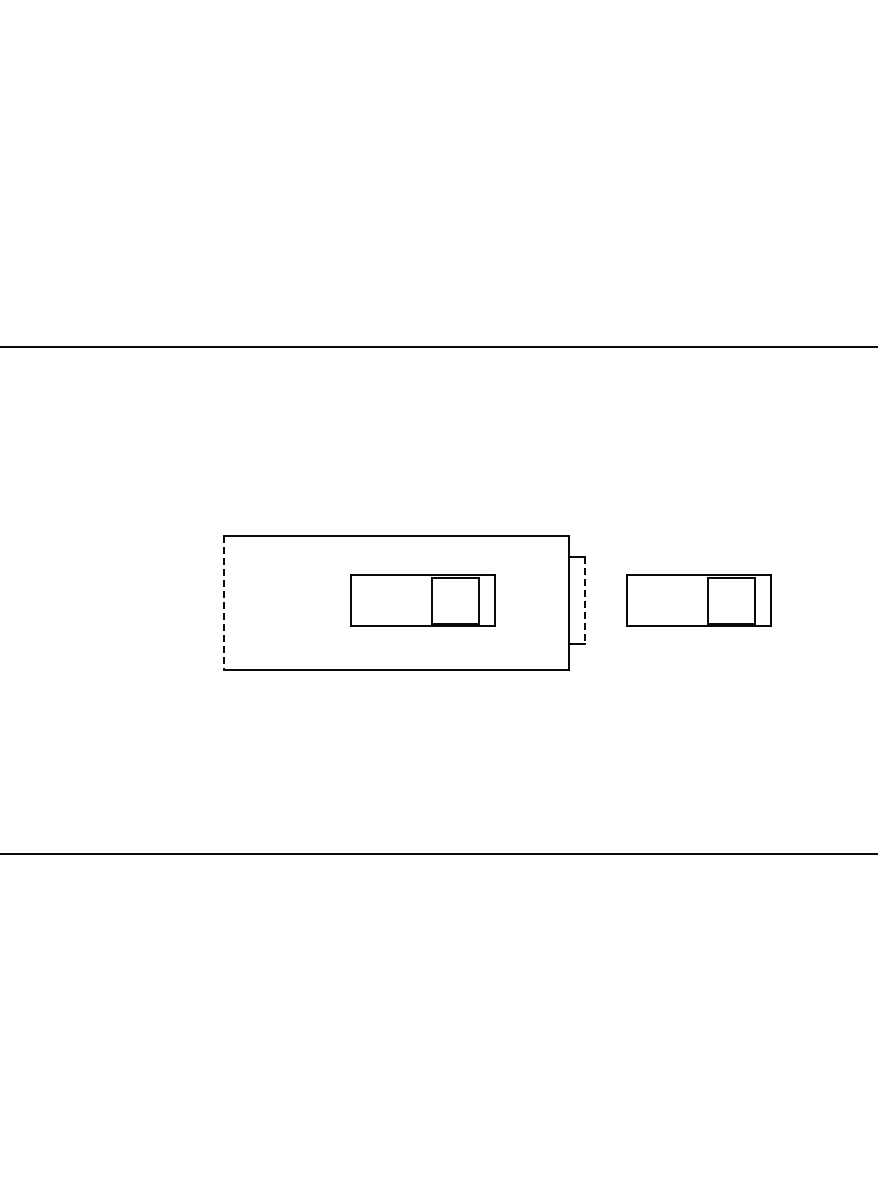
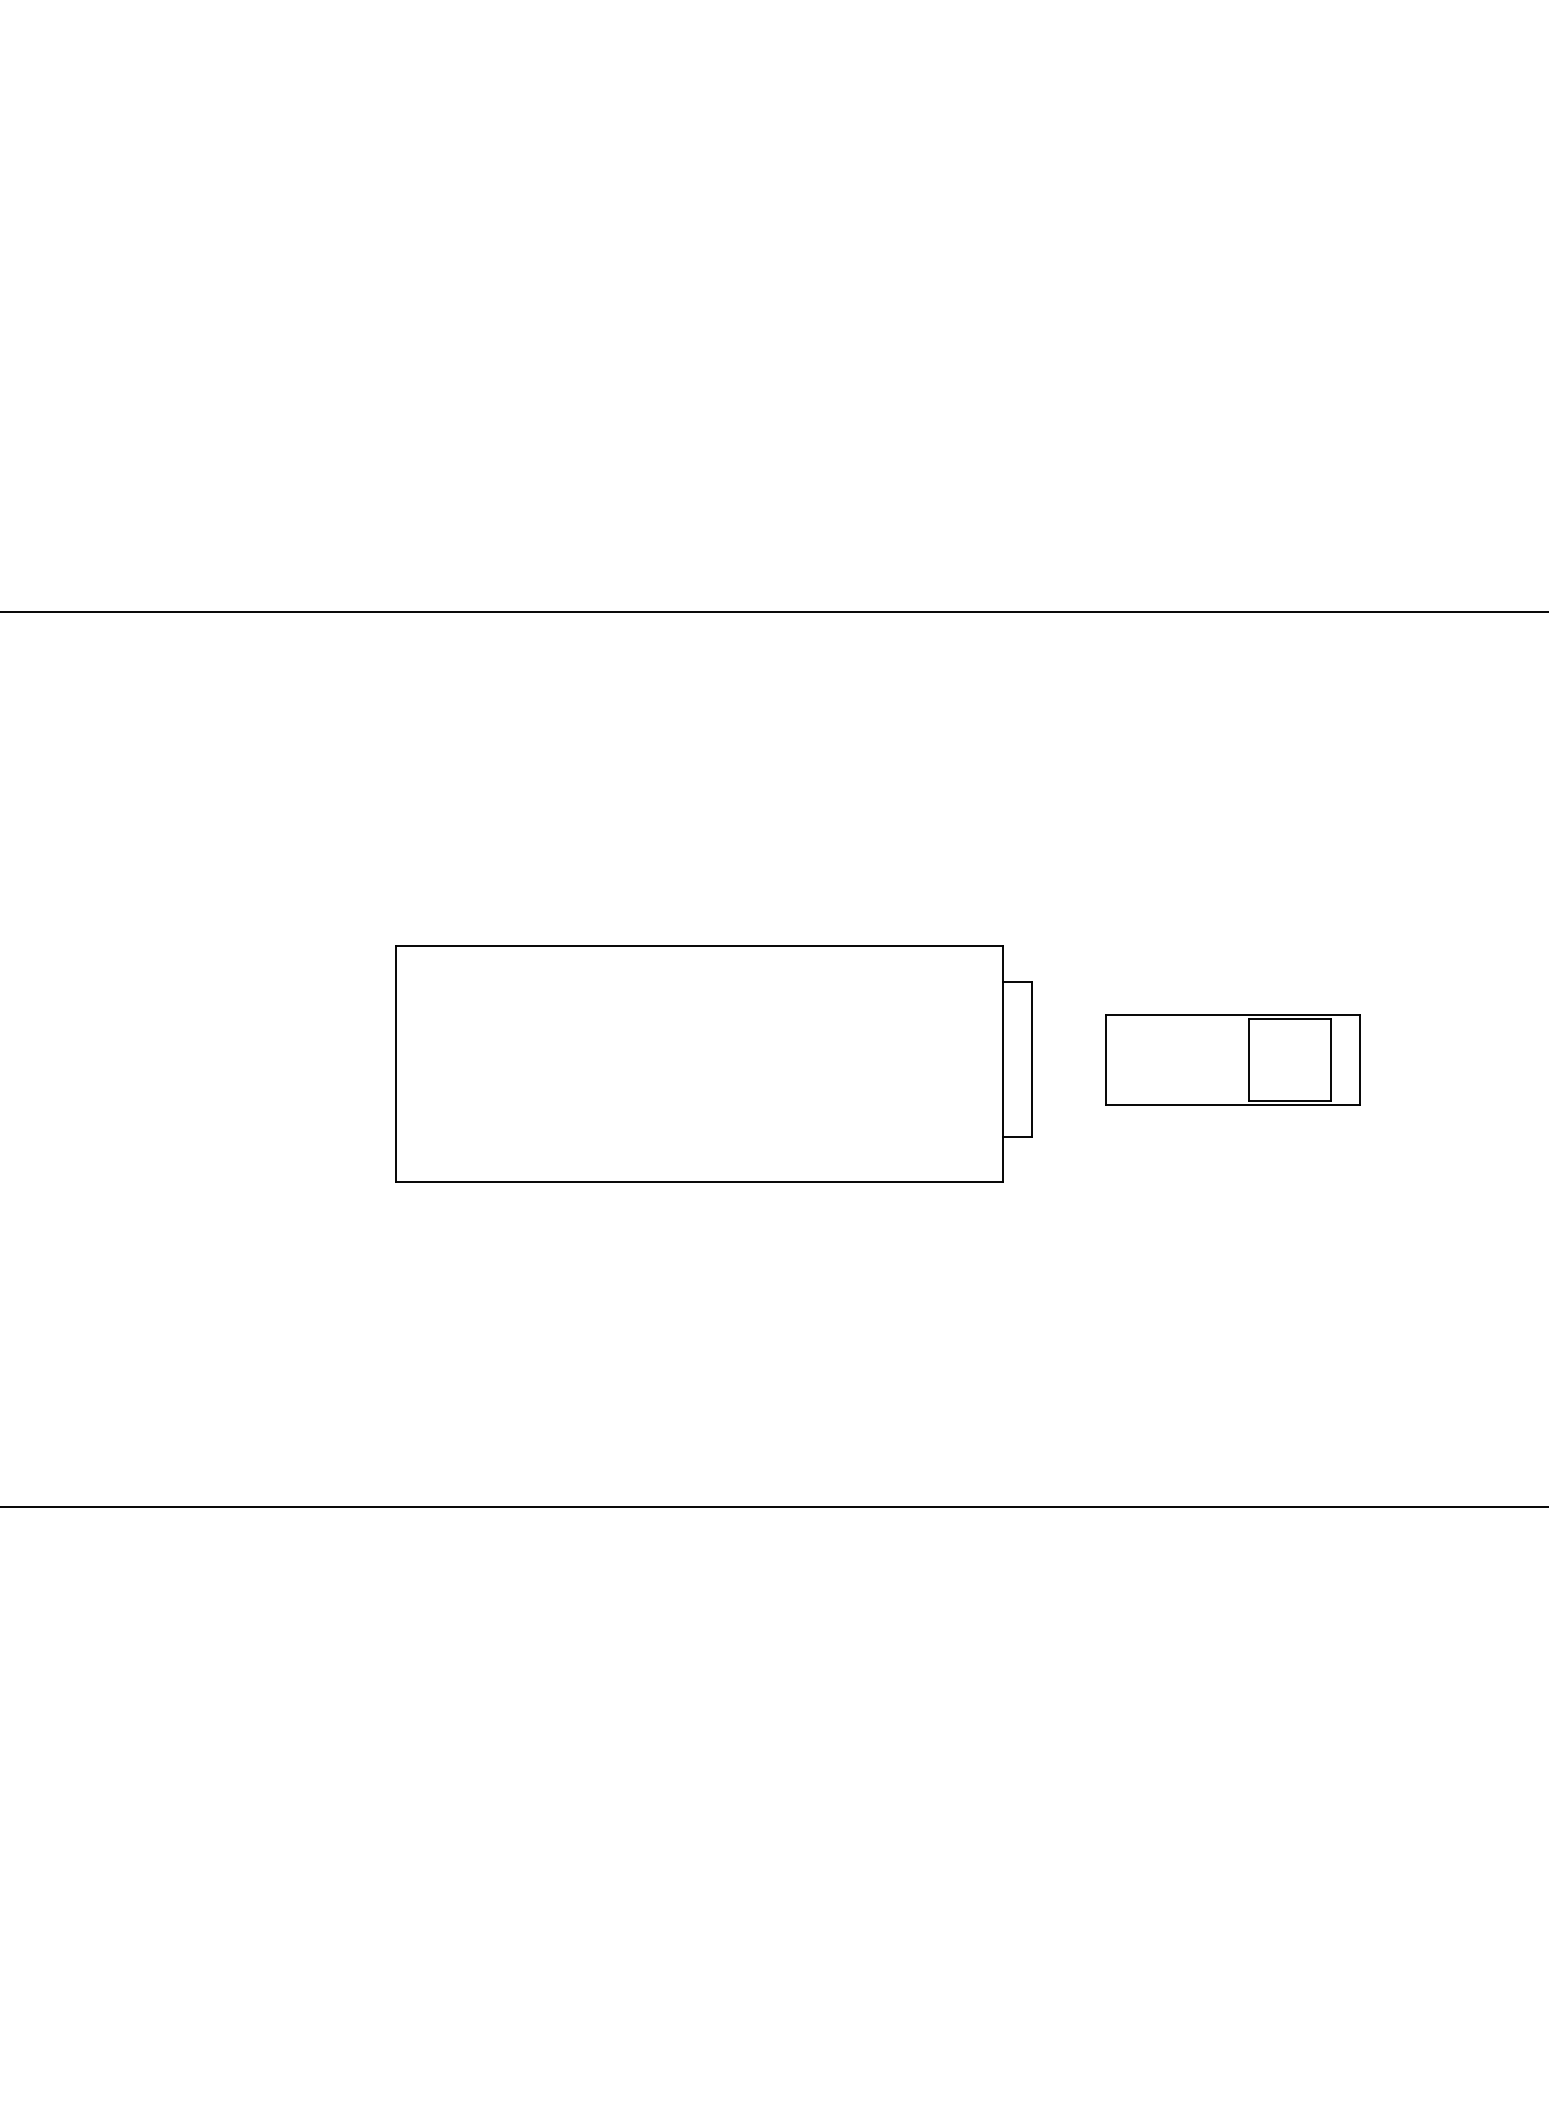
part: (422, 600) -> (745, 1059), removed
line: (584, 600) -> (1031, 1059), dashed -> solid
line: (224, 603) -> (395, 1064), dashed -> solid

